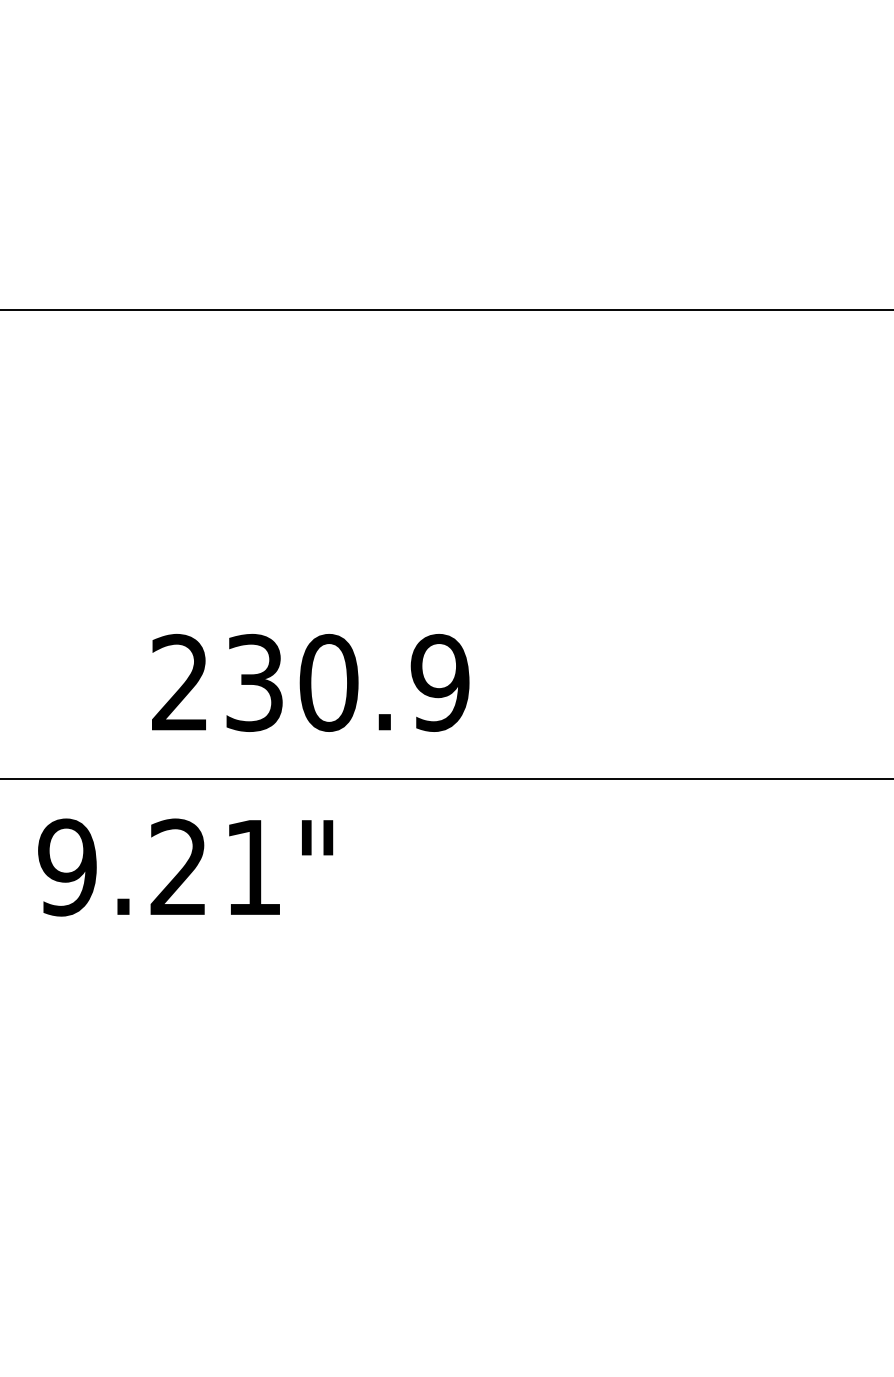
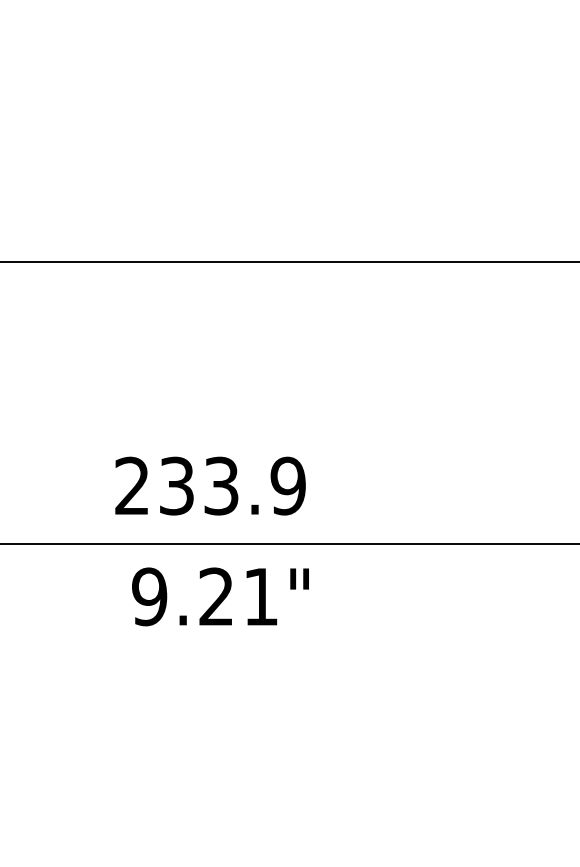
text: (328, 681) -> (221, 485), 230.9 -> 233.9
text: (185, 866) -> (220, 596), moved

